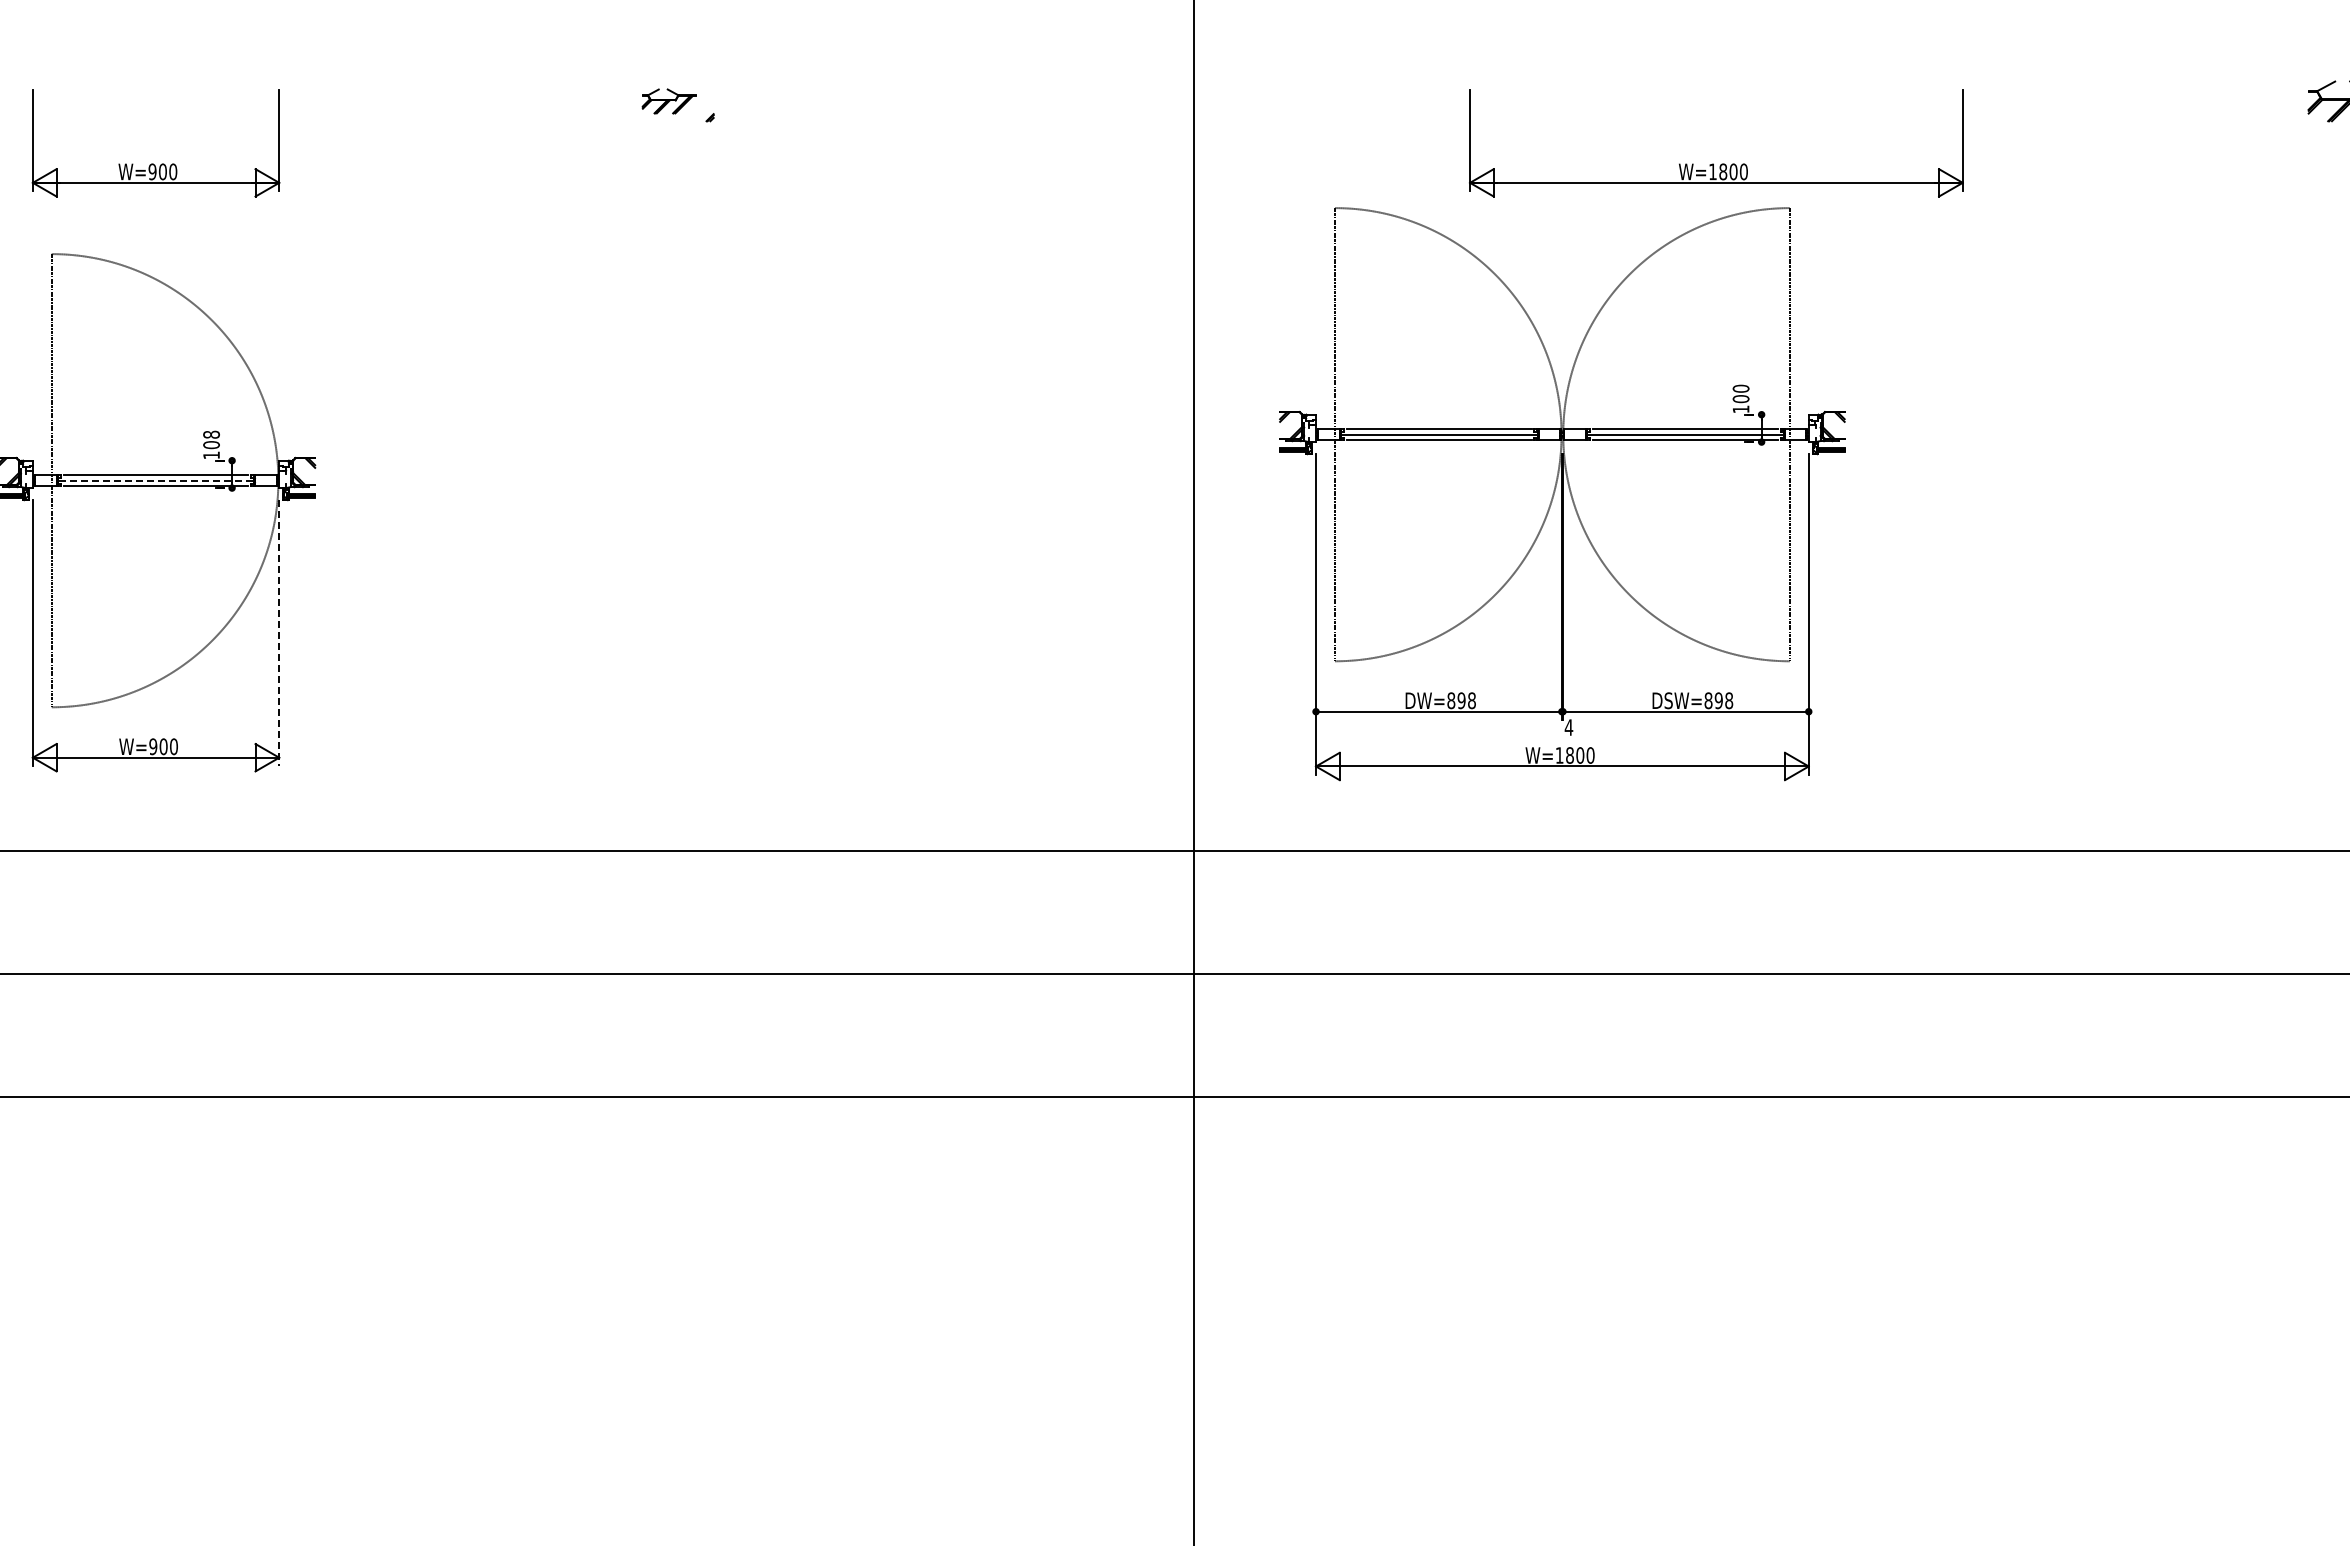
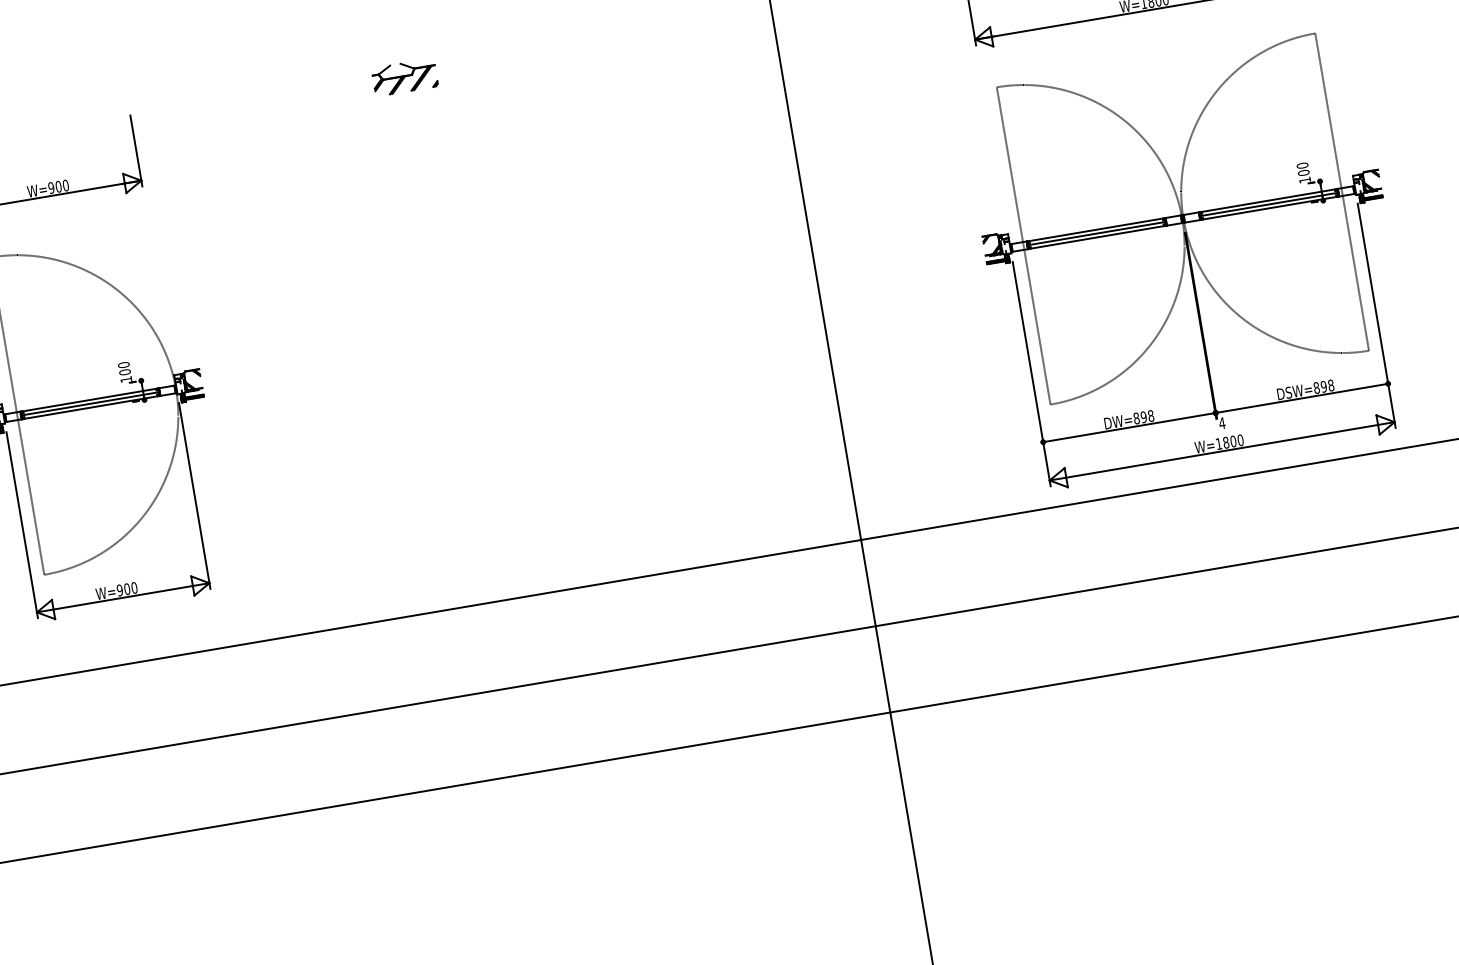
part: (669, 101) -> (405, 77), size x1.67
text: (211, 434) -> (123, 364), 108 -> 100
line: (156, 480) -> (90, 403), dashed -> solid
part: (1562, 494) -> (1190, 260), moved
line: (279, 633) -> (194, 496), dashed -> solid

